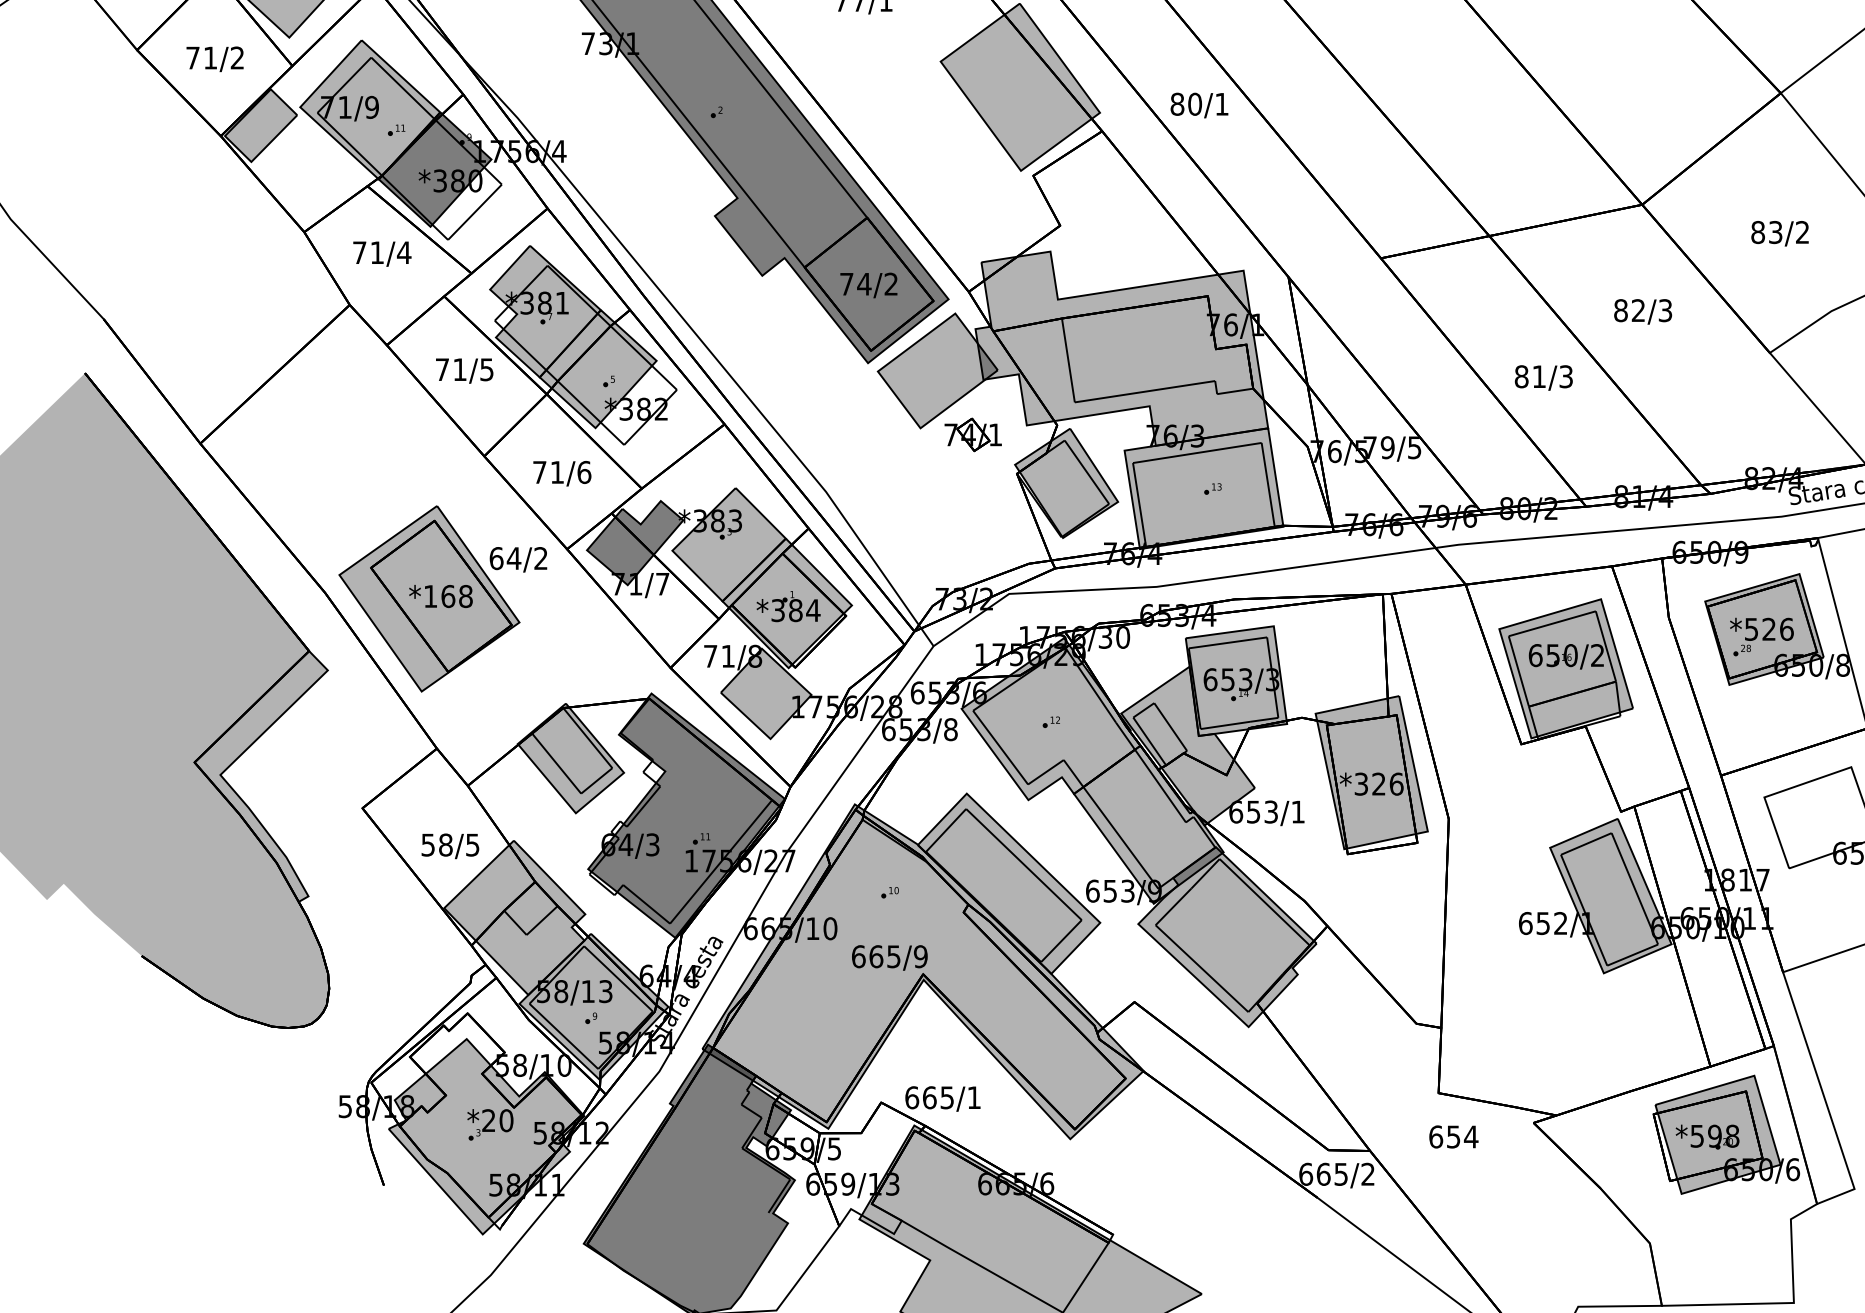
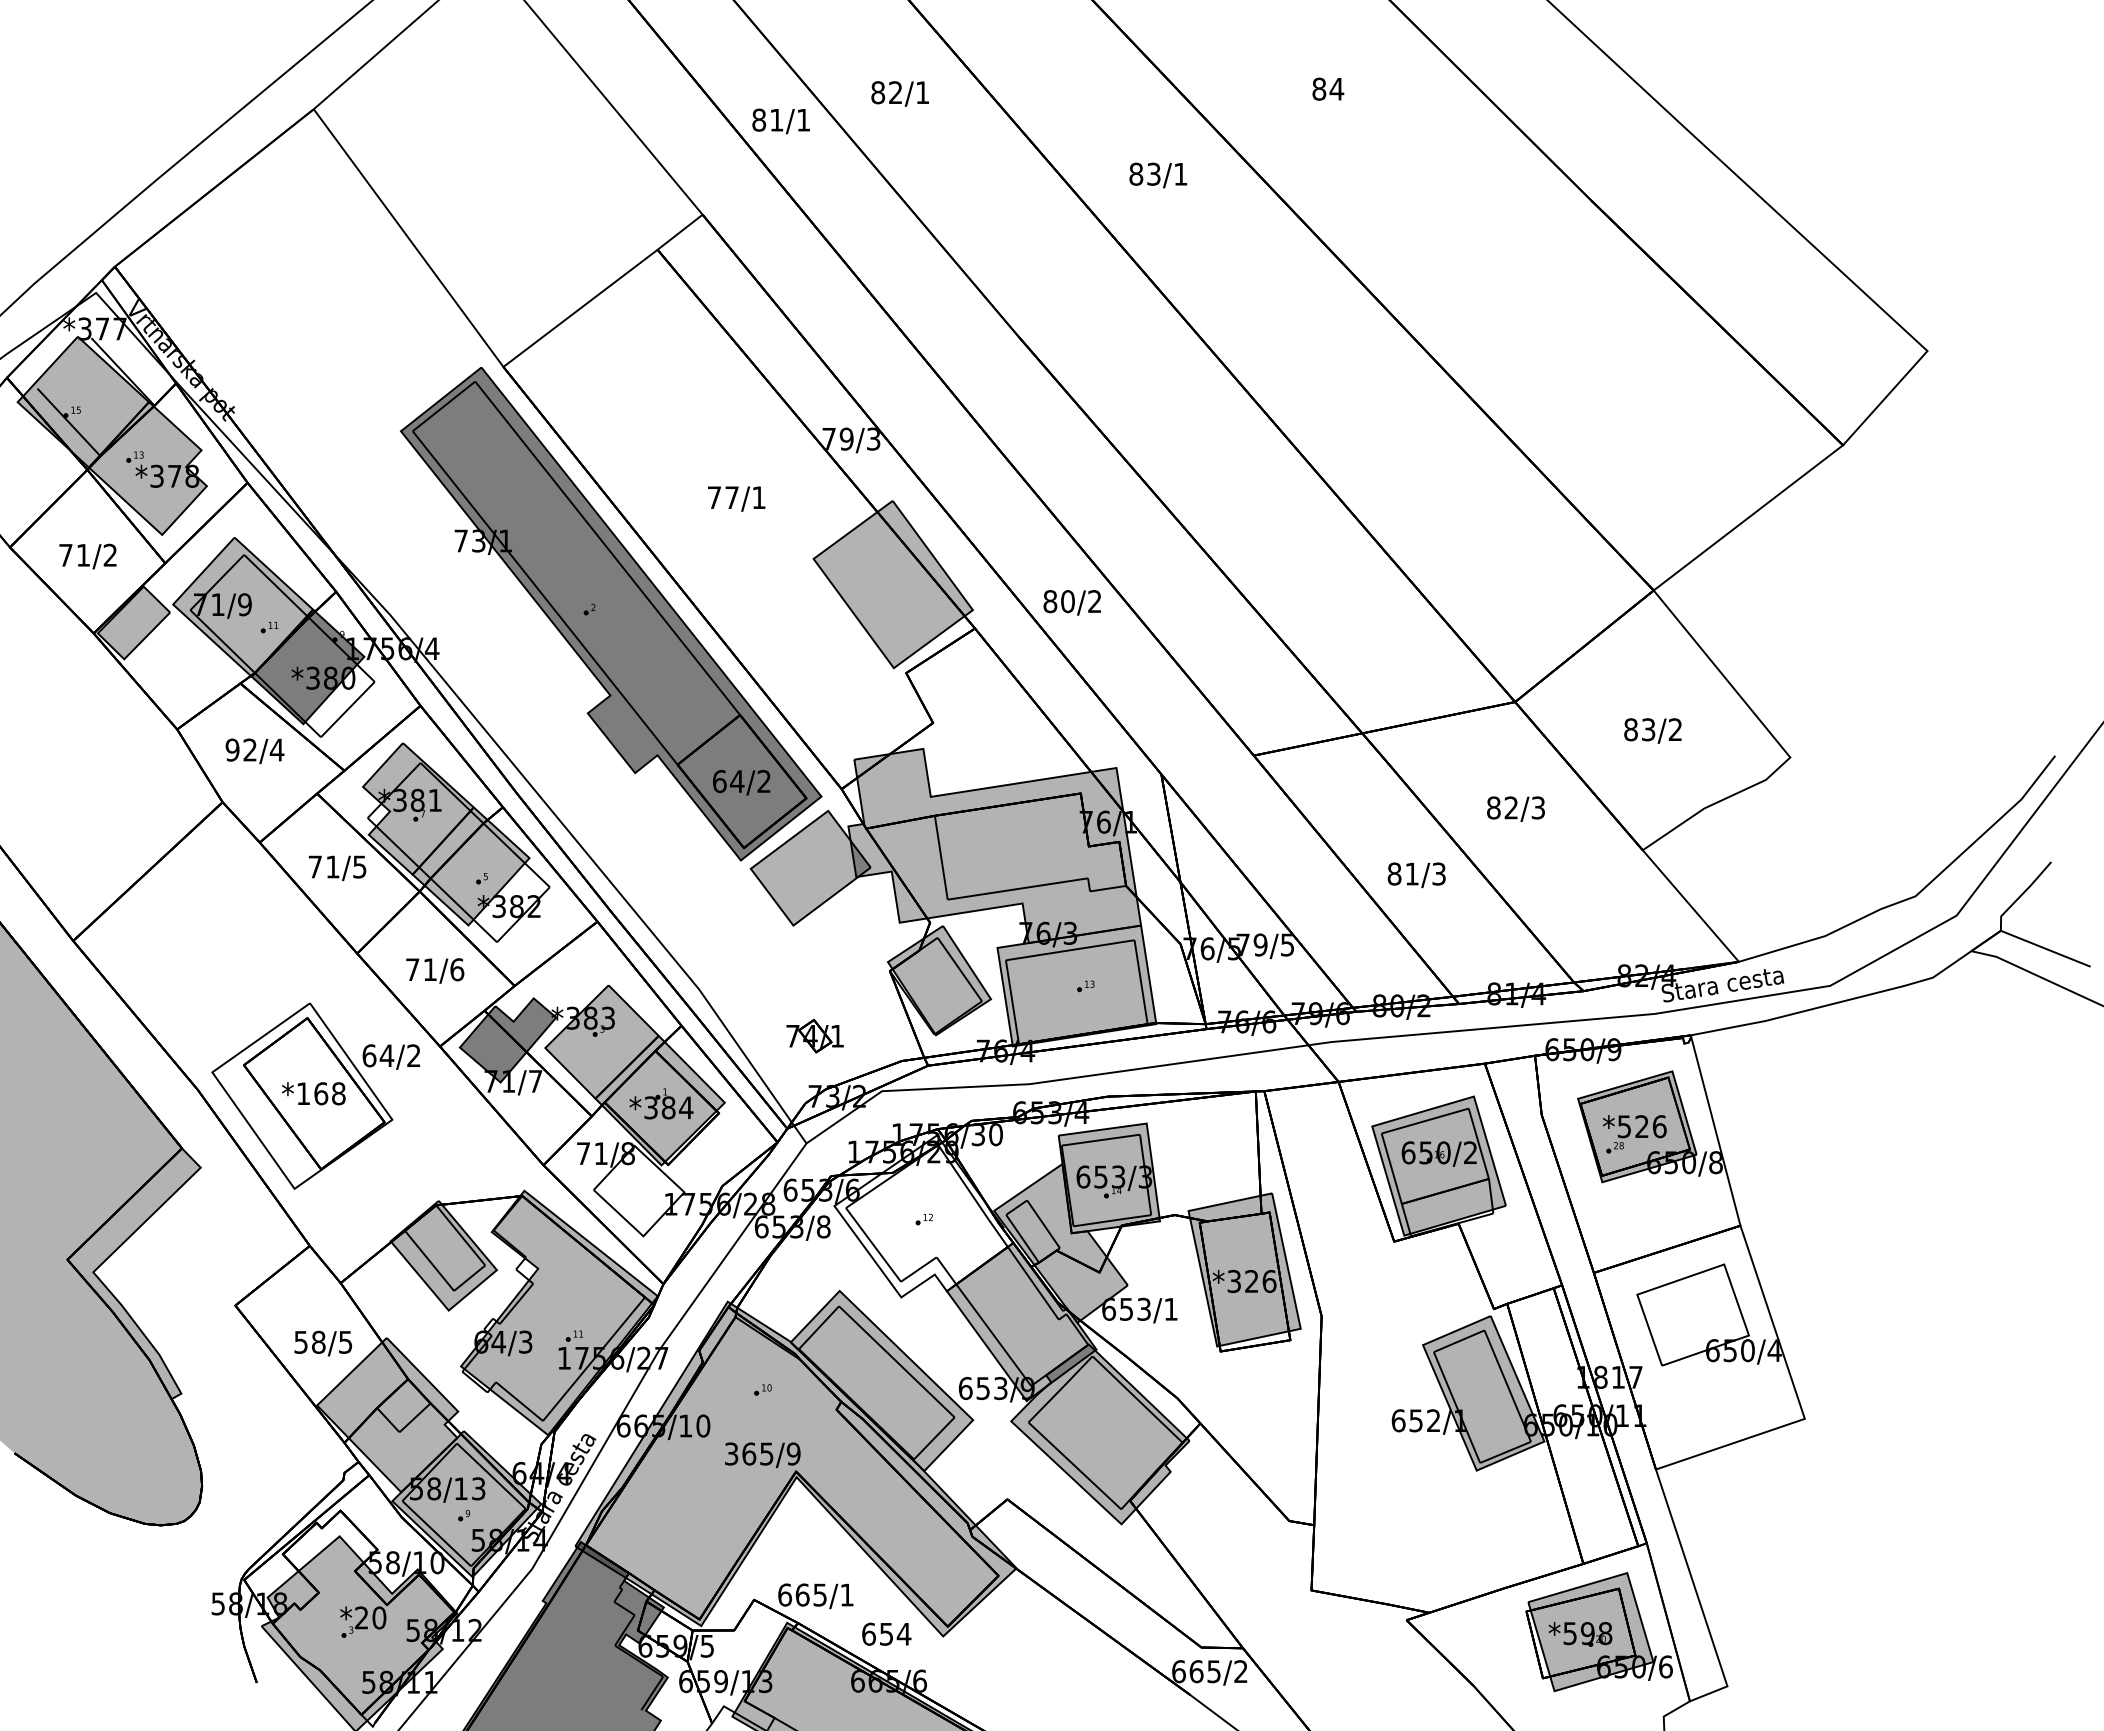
text: (1221, 104) -> (1094, 601), 80/1 -> 80/2
text: (367, 252) -> (240, 749), 71/4 -> 92/4
text: (846, 284) -> (719, 781), 74/2 -> 64/2
part: (972, 435) -> (814, 1036), moved
fill: (429, 598) -> (302, 1095), removed
fill: (765, 694) -> (638, 1191), removed
fill: (1050, 719) -> (923, 1216), removed
fill: (686, 815) -> (559, 1312), removed
text: (858, 956) -> (731, 1453), 665/9 -> 365/9
text: (1453, 1136) -> (886, 1633), moved

